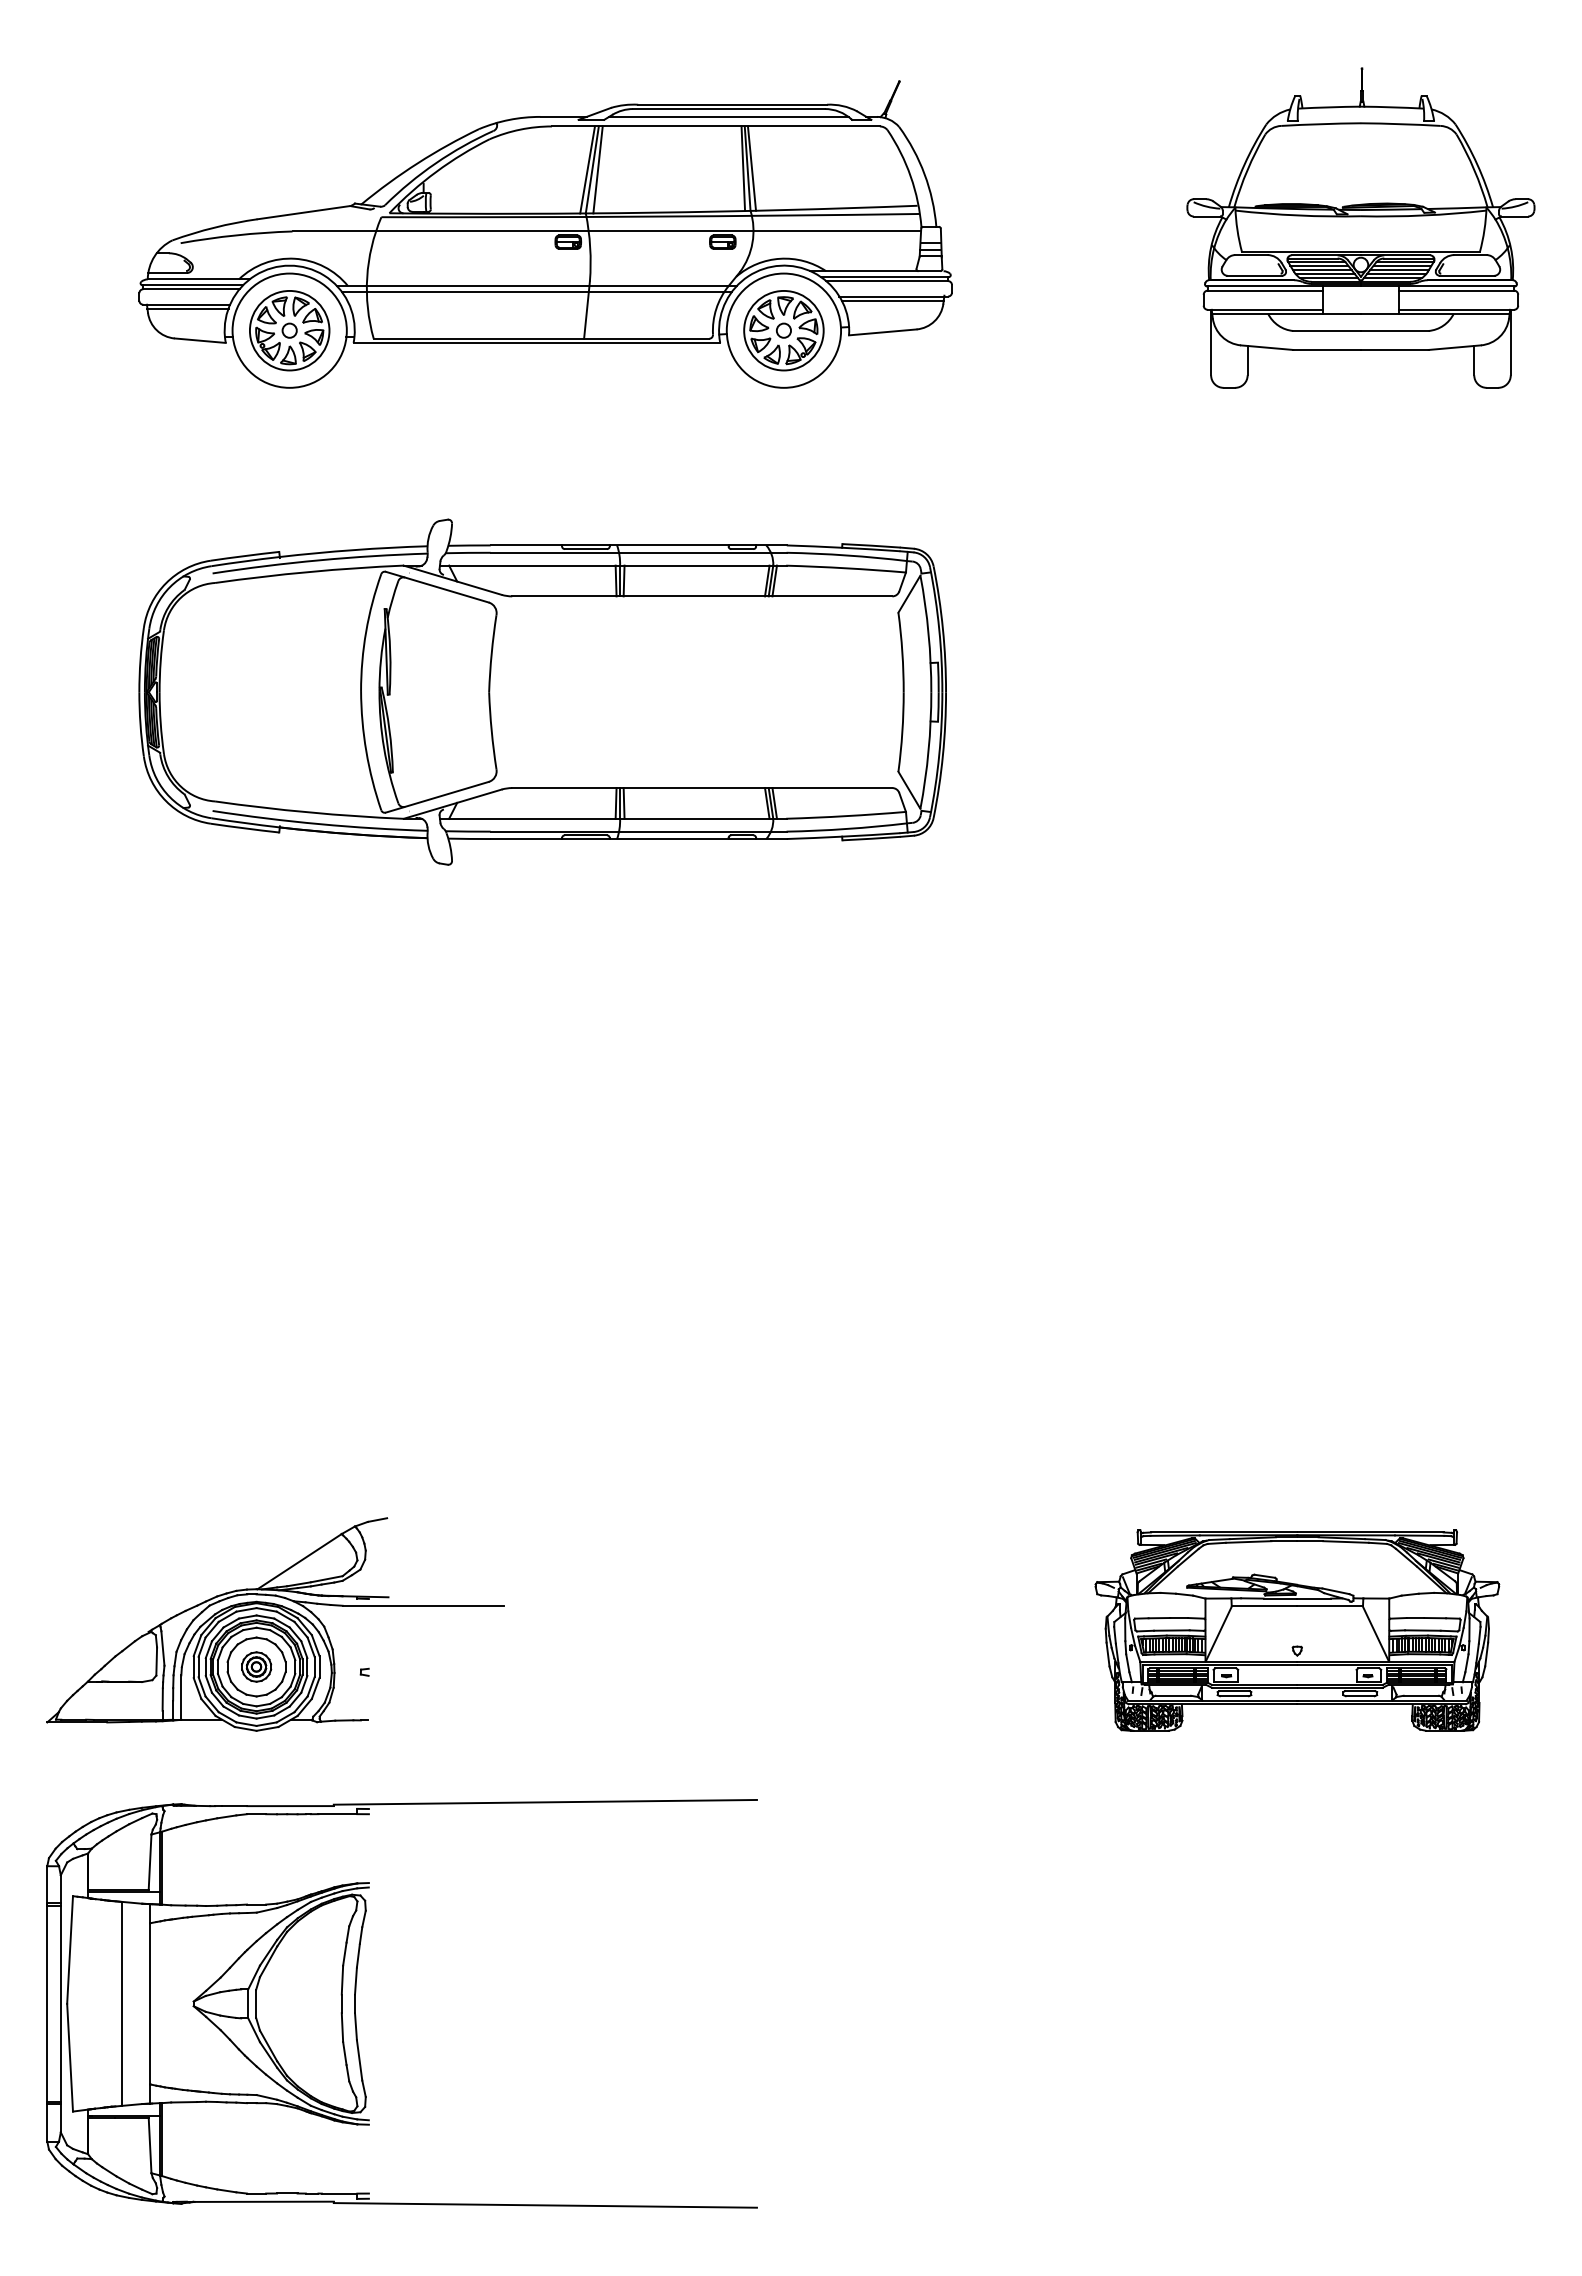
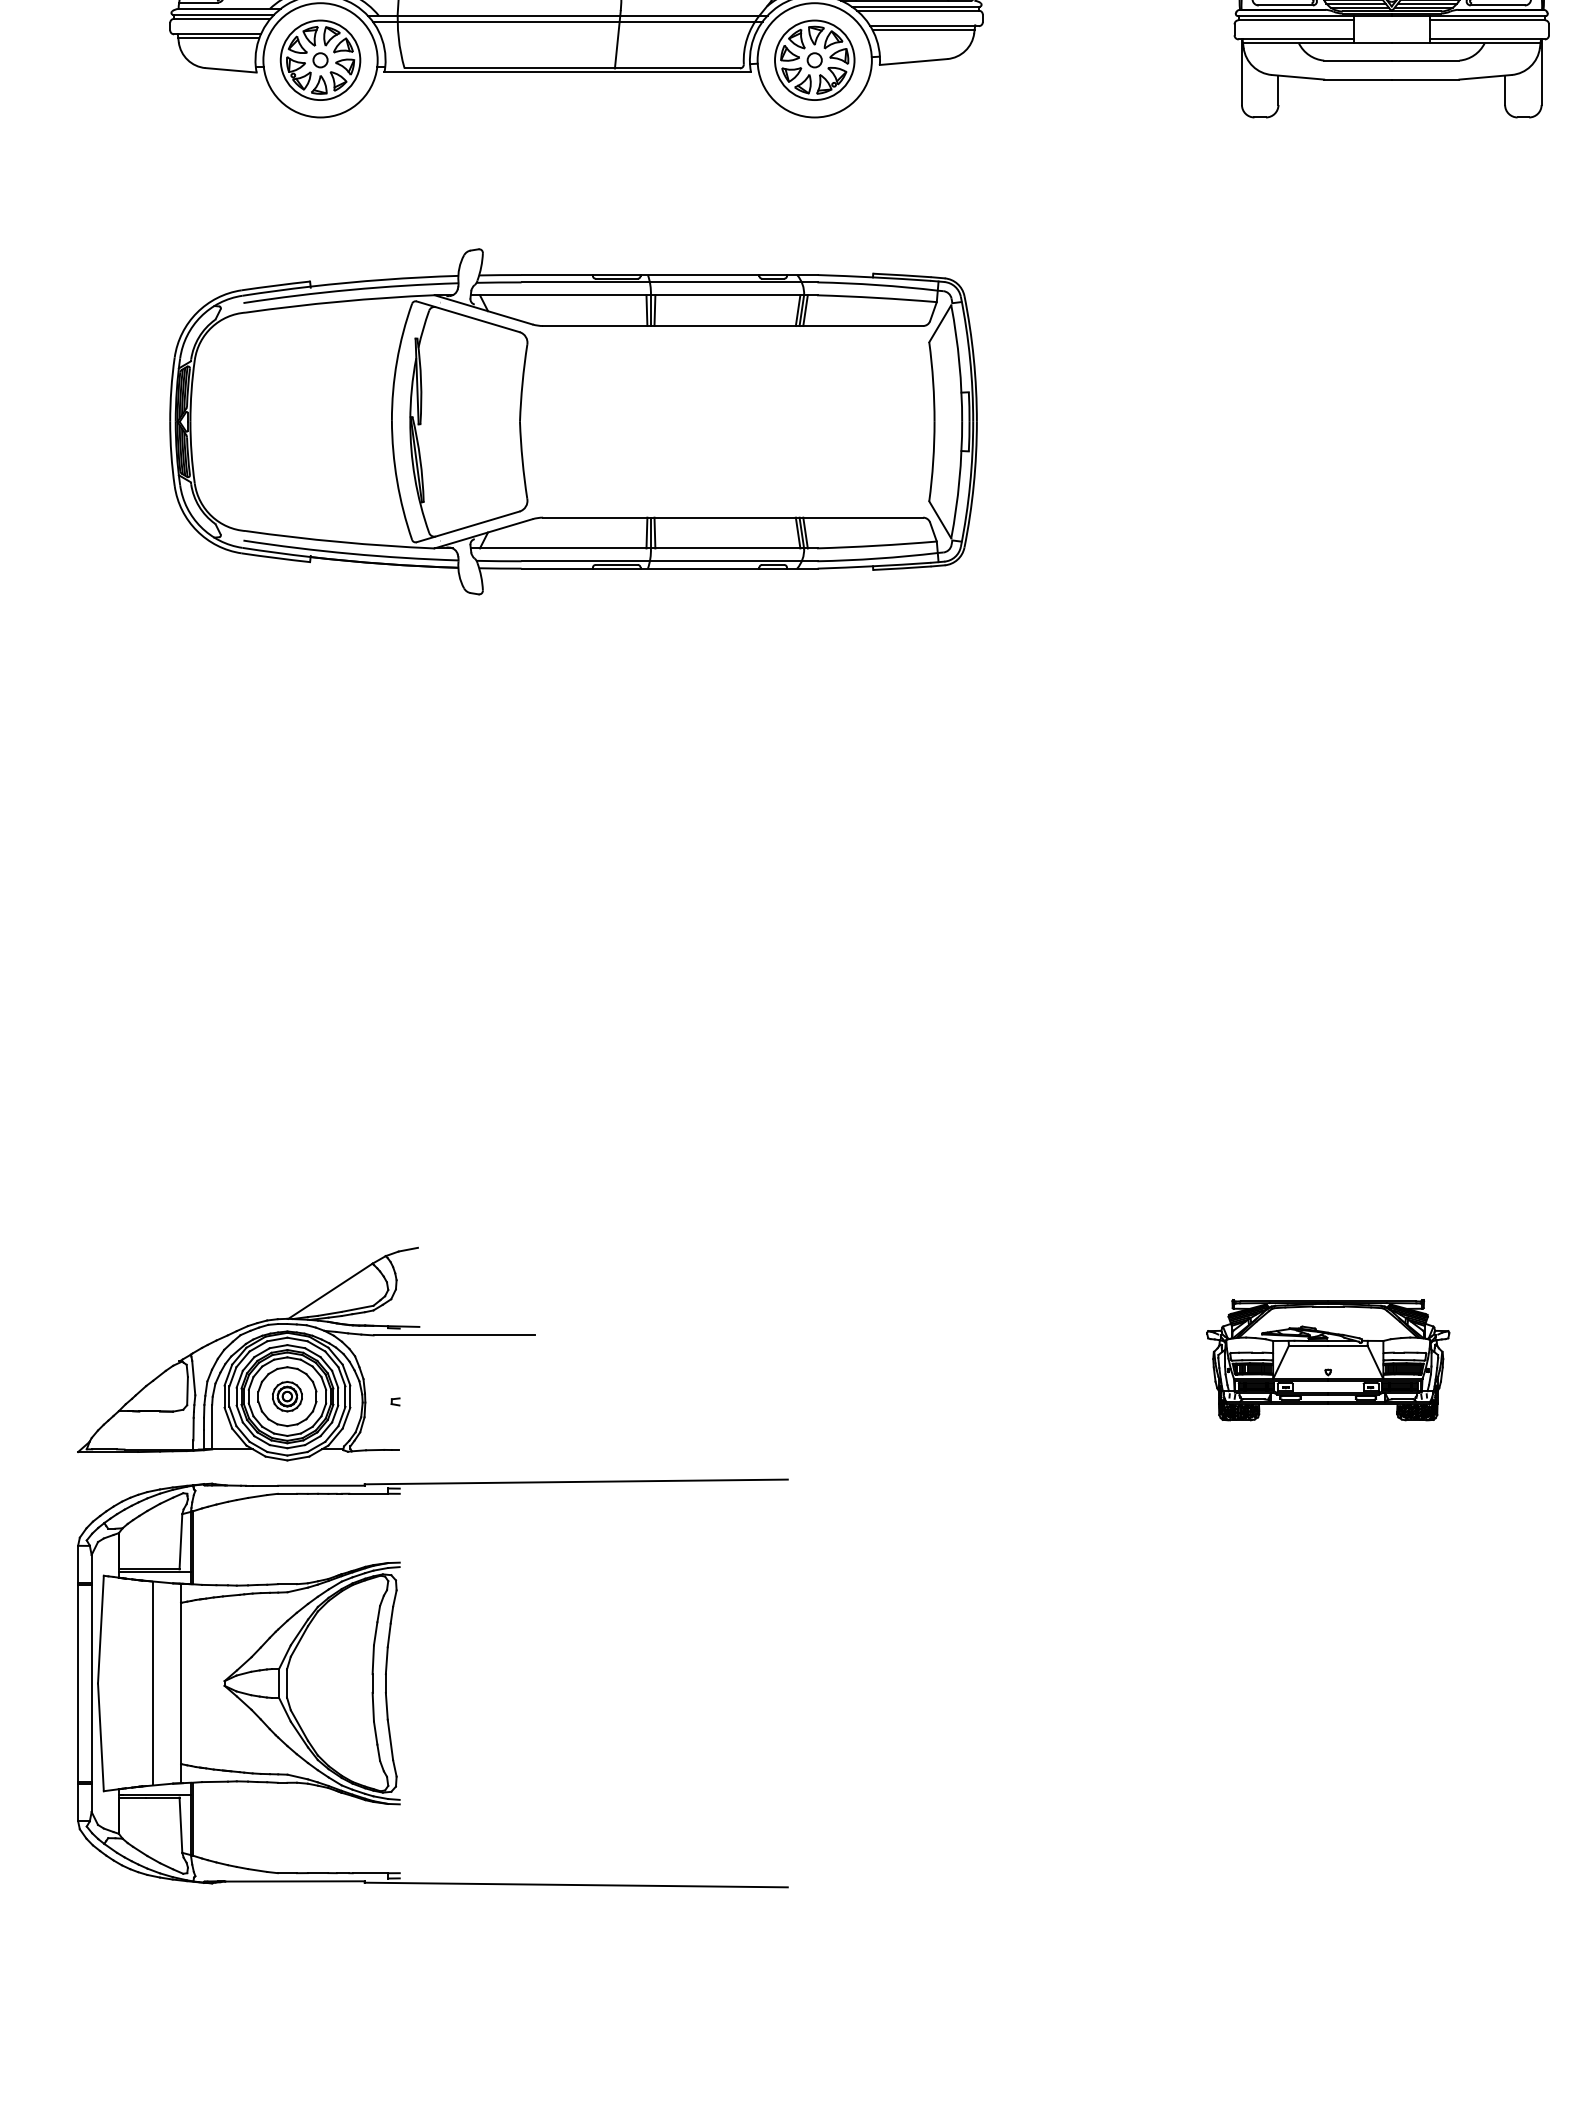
part: (1297, 1630) -> (1328, 1360), size x0.6
part: (355, 2003) -> (386, 1683), moved

